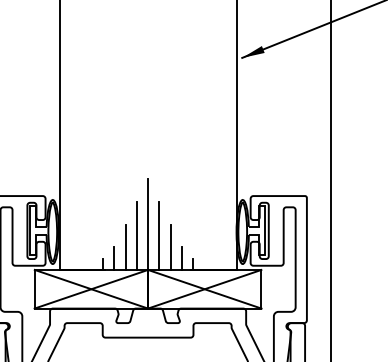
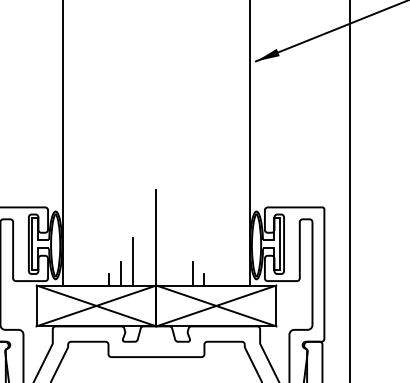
line: (136, 235) -> (144, 249), removed
line: (159, 235) -> (168, 249), removed
line: (170, 246) -> (180, 260), removed

